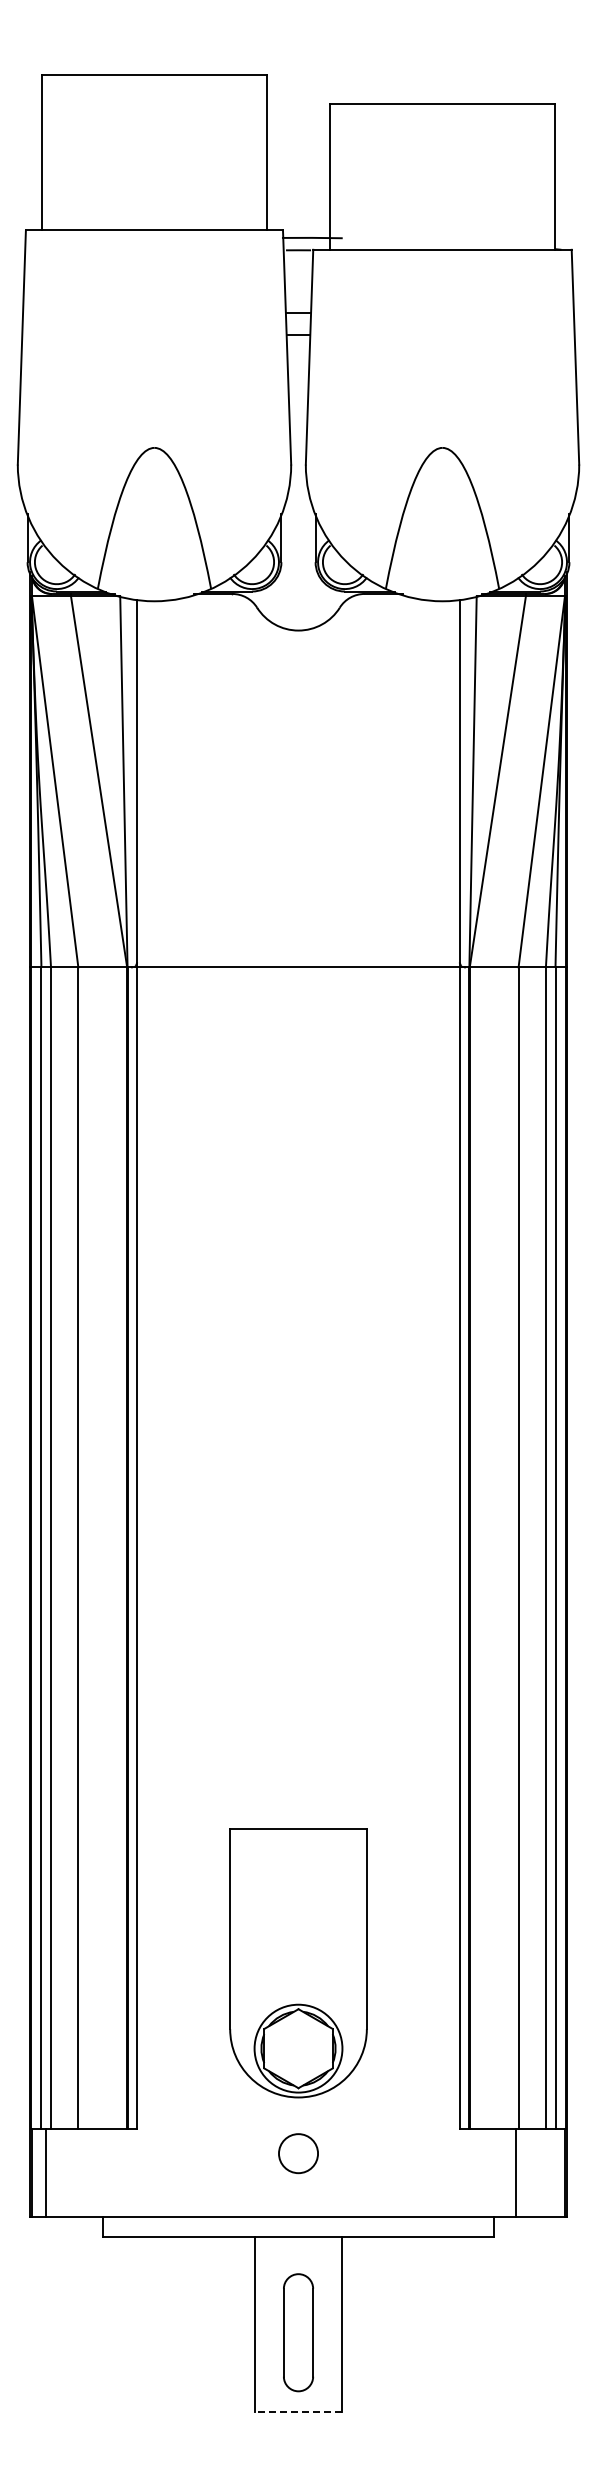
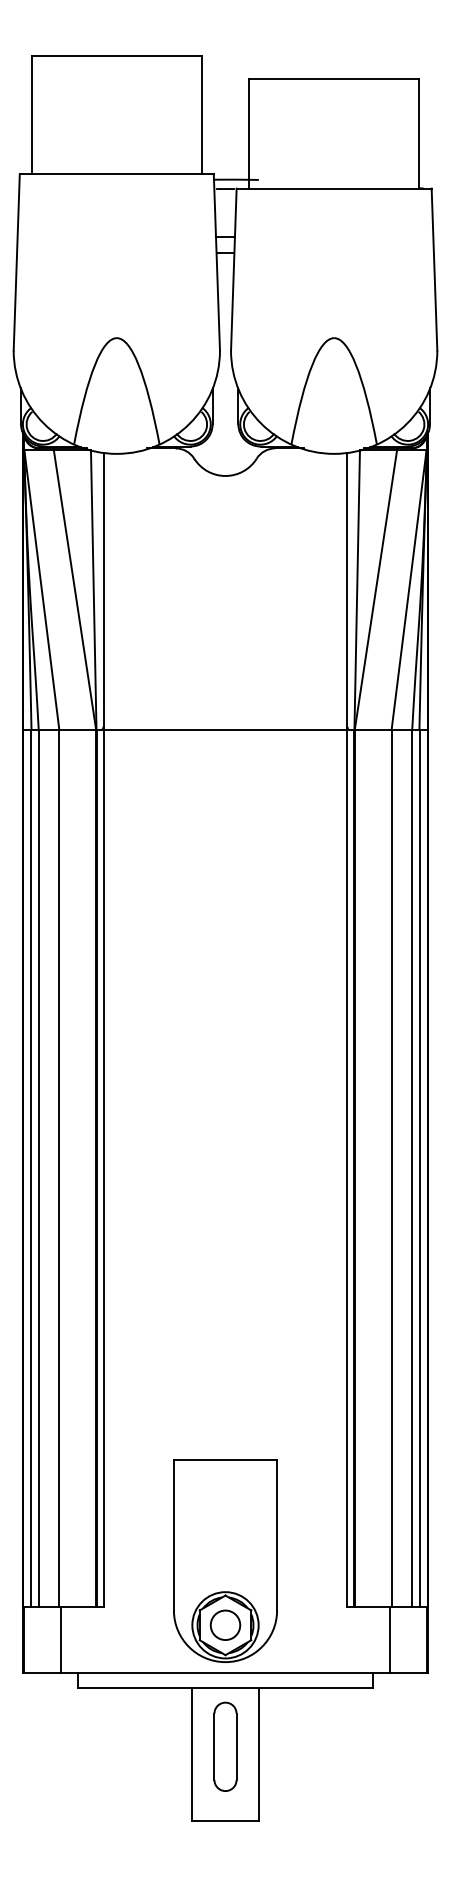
part: (298, 1963) -> (225, 1561), moved
line: (45, 2173) -> (60, 1640), moved
part: (298, 2332) -> (225, 1746), moved
line: (298, 2412) -> (225, 1820), dashed -> solid

